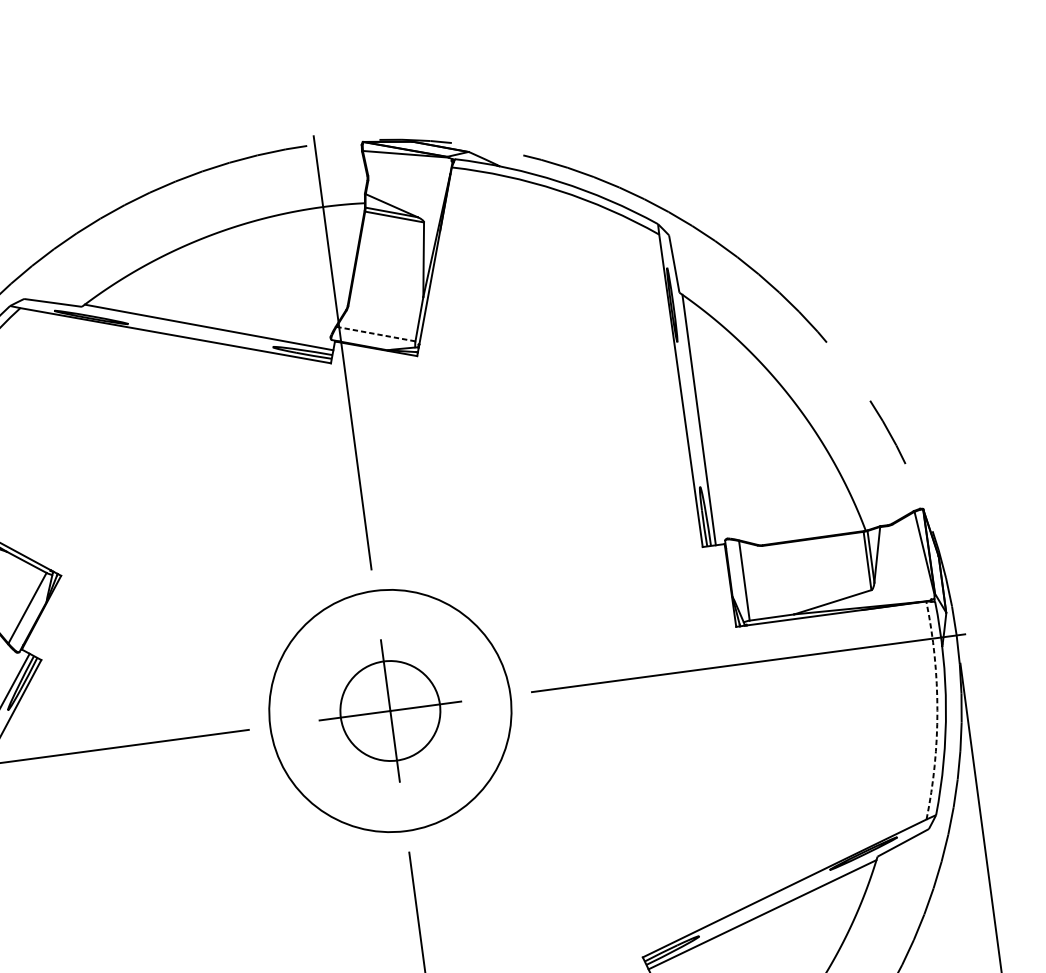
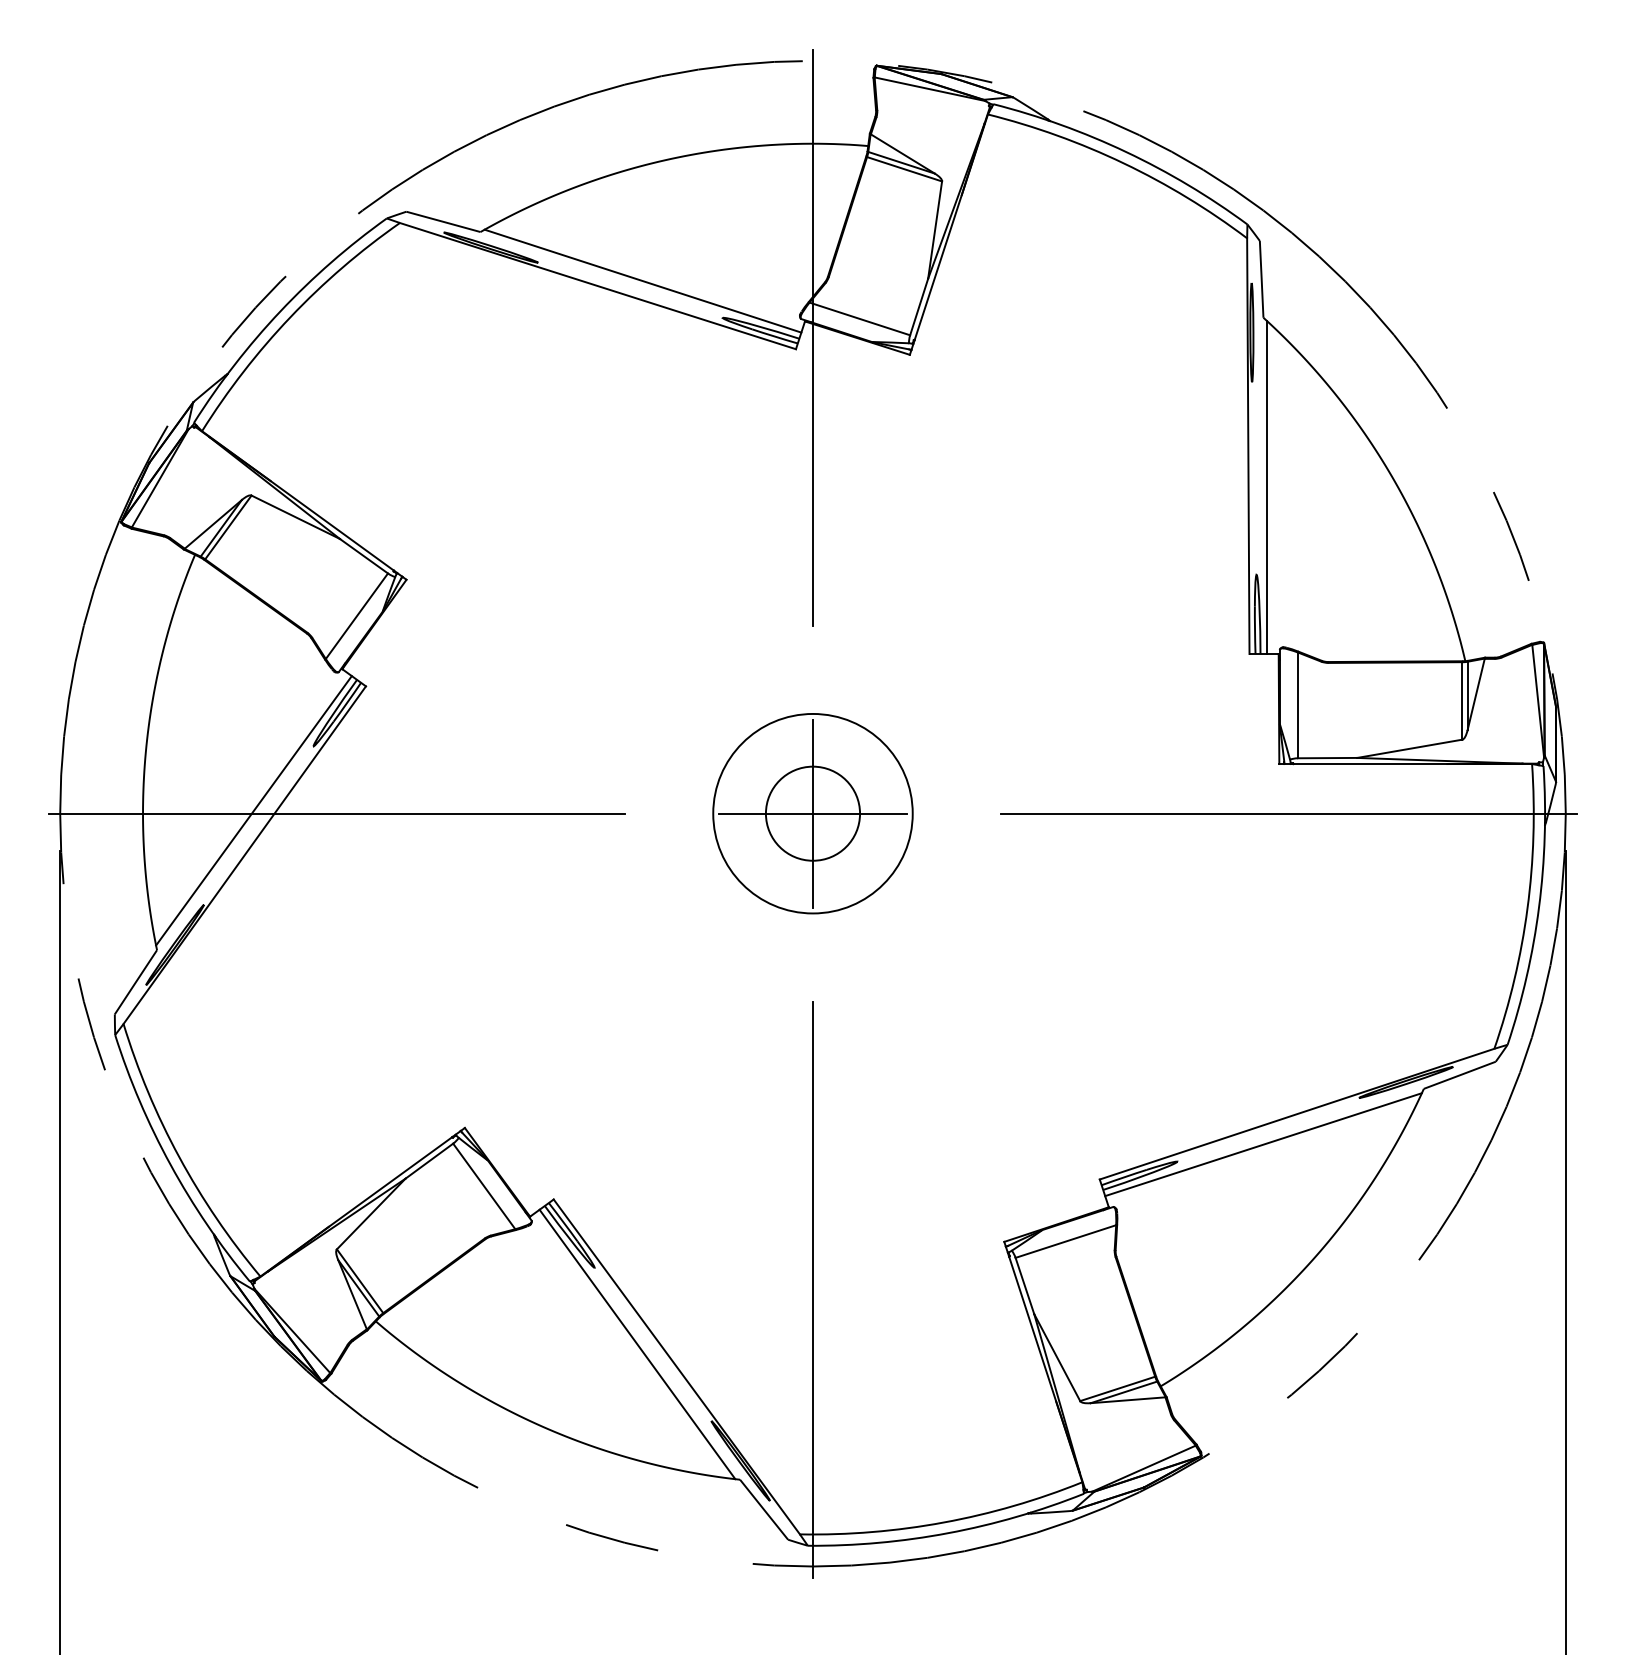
line: (375, 333) -> (859, 318), dashed -> solid
circle: (390, 710) -> (812, 813), size x0.62
circle: (390, 710) -> (812, 813), size x0.71
arc: (937, 710) -> (1527, 908), dashed -> solid

